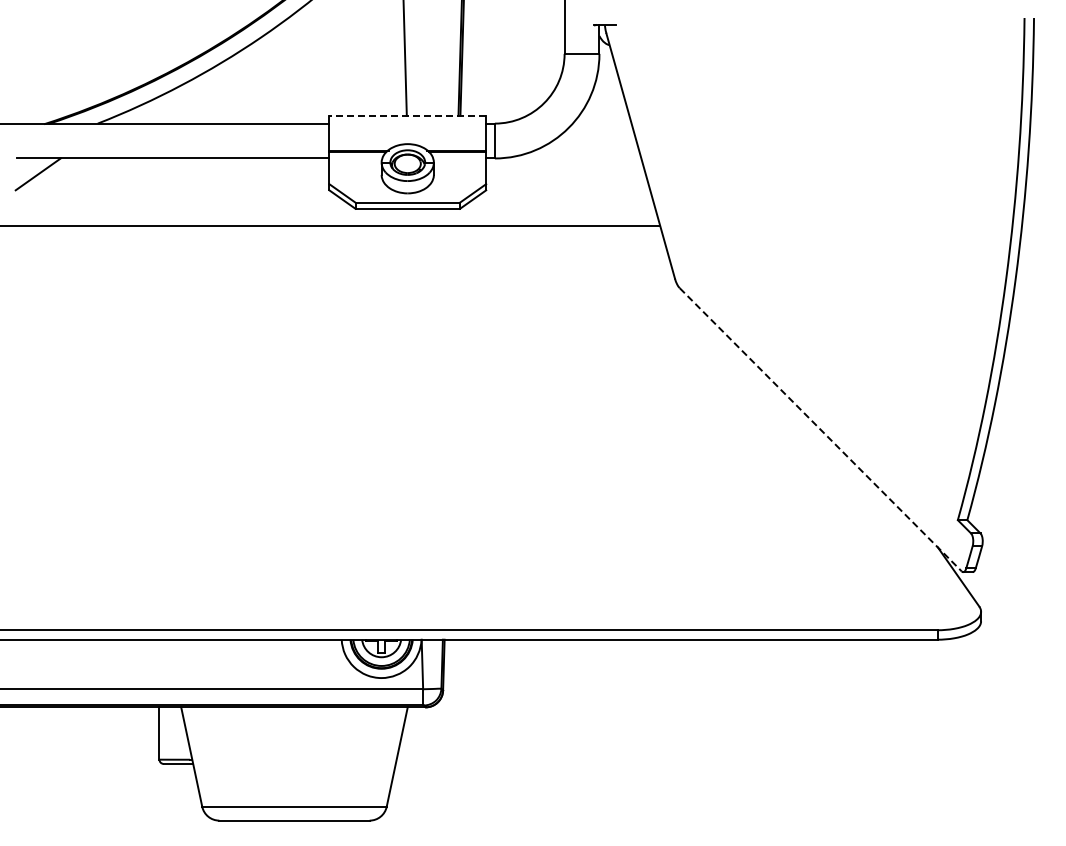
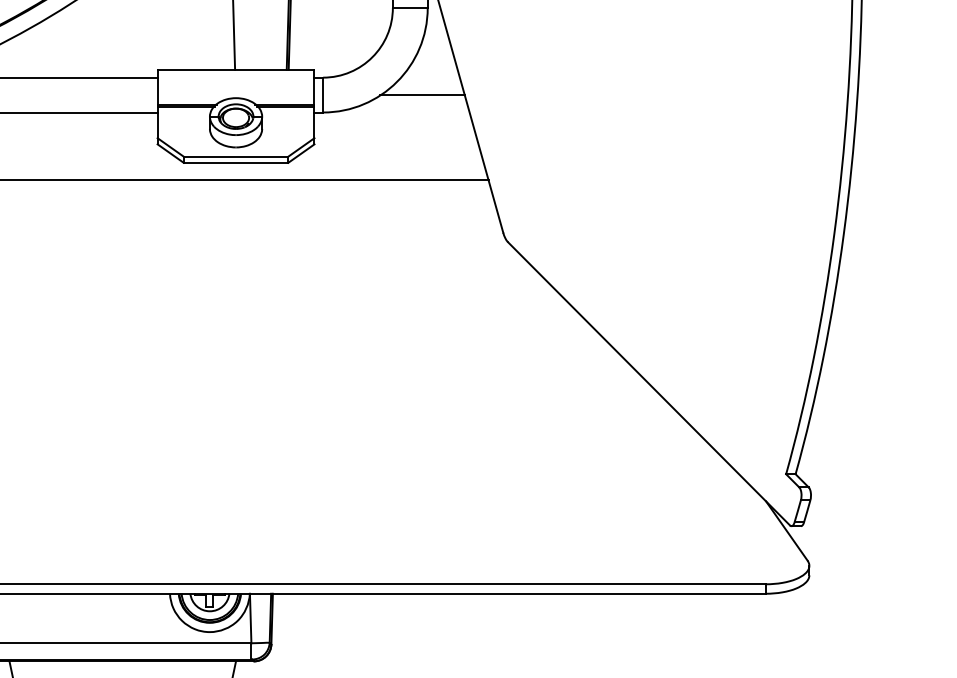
line: (407, 115) -> (235, 69), dashed -> solid
line: (593, 141) -> (421, 95), added
line: (820, 429) -> (648, 383), dashed -> solid

